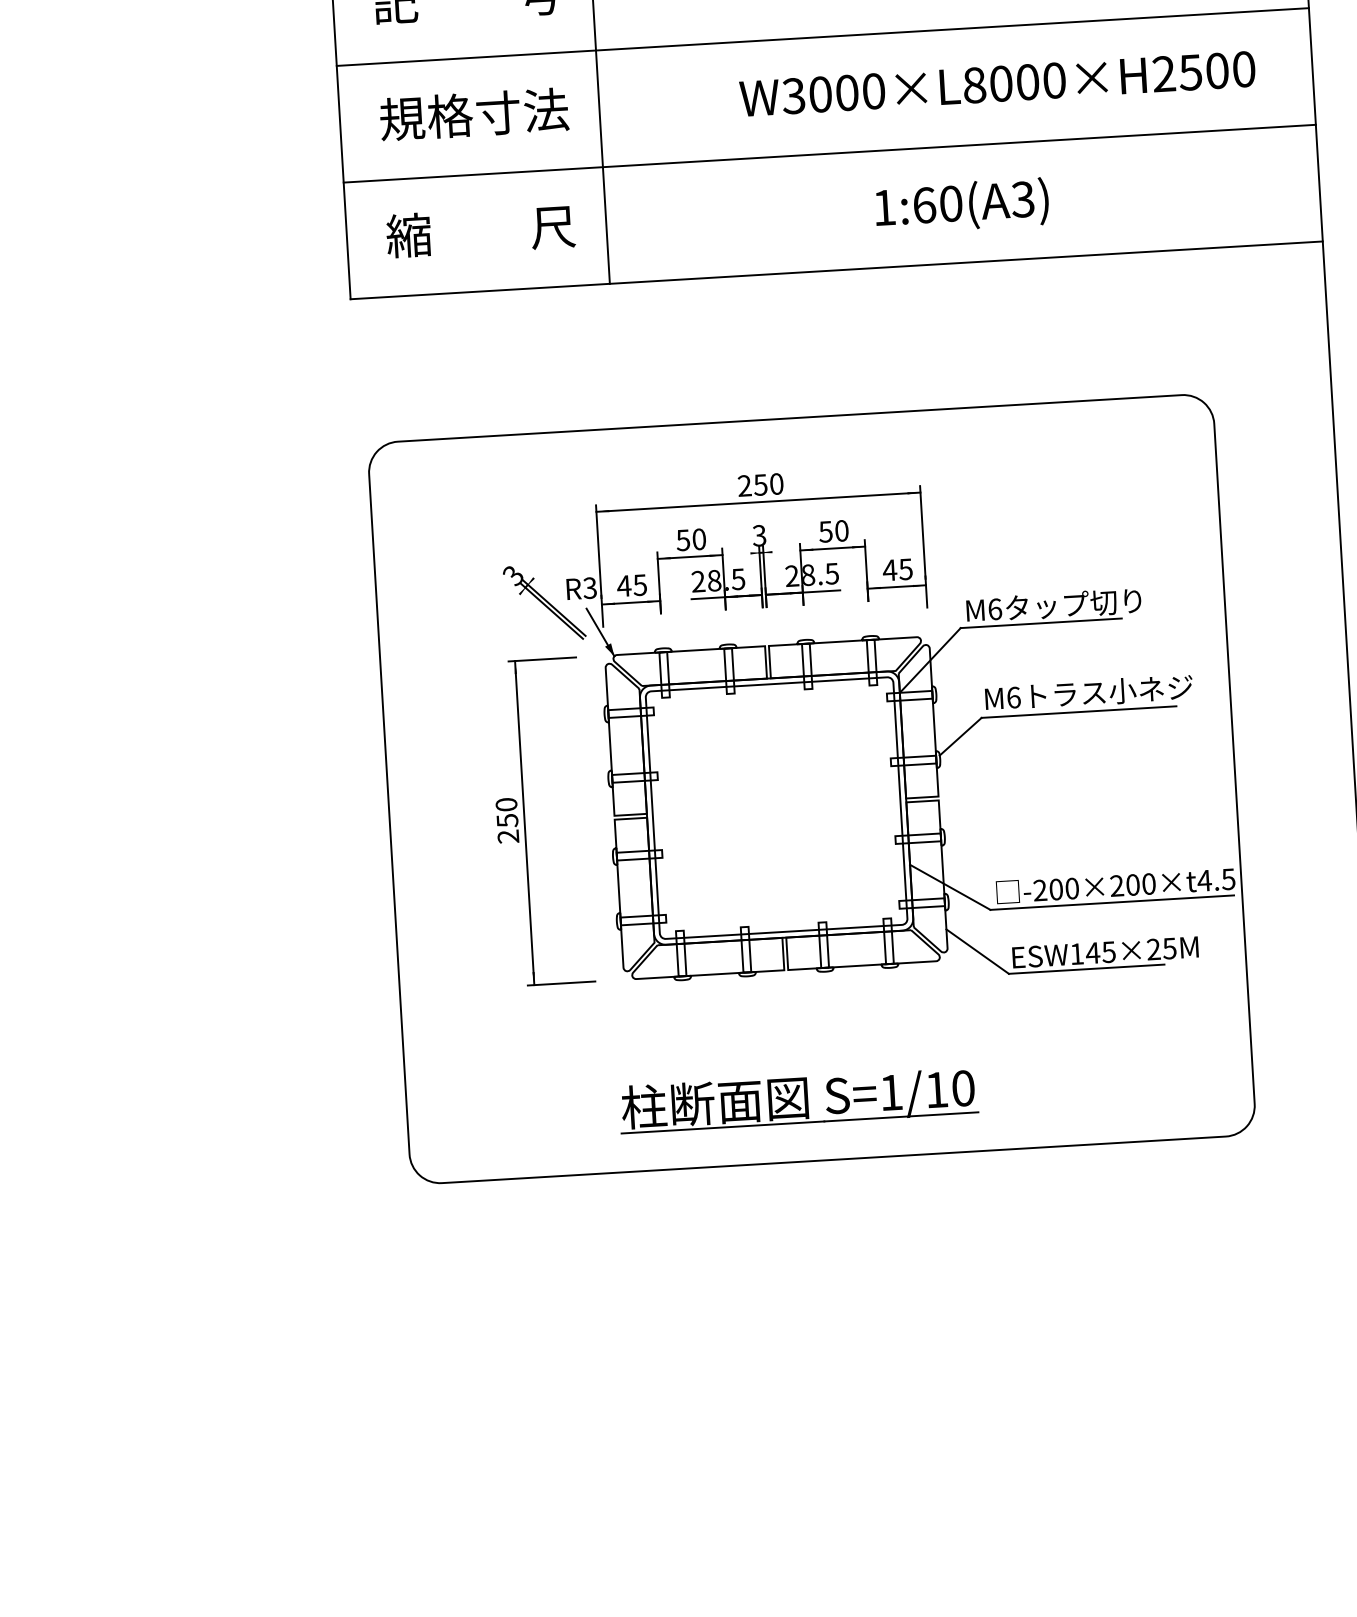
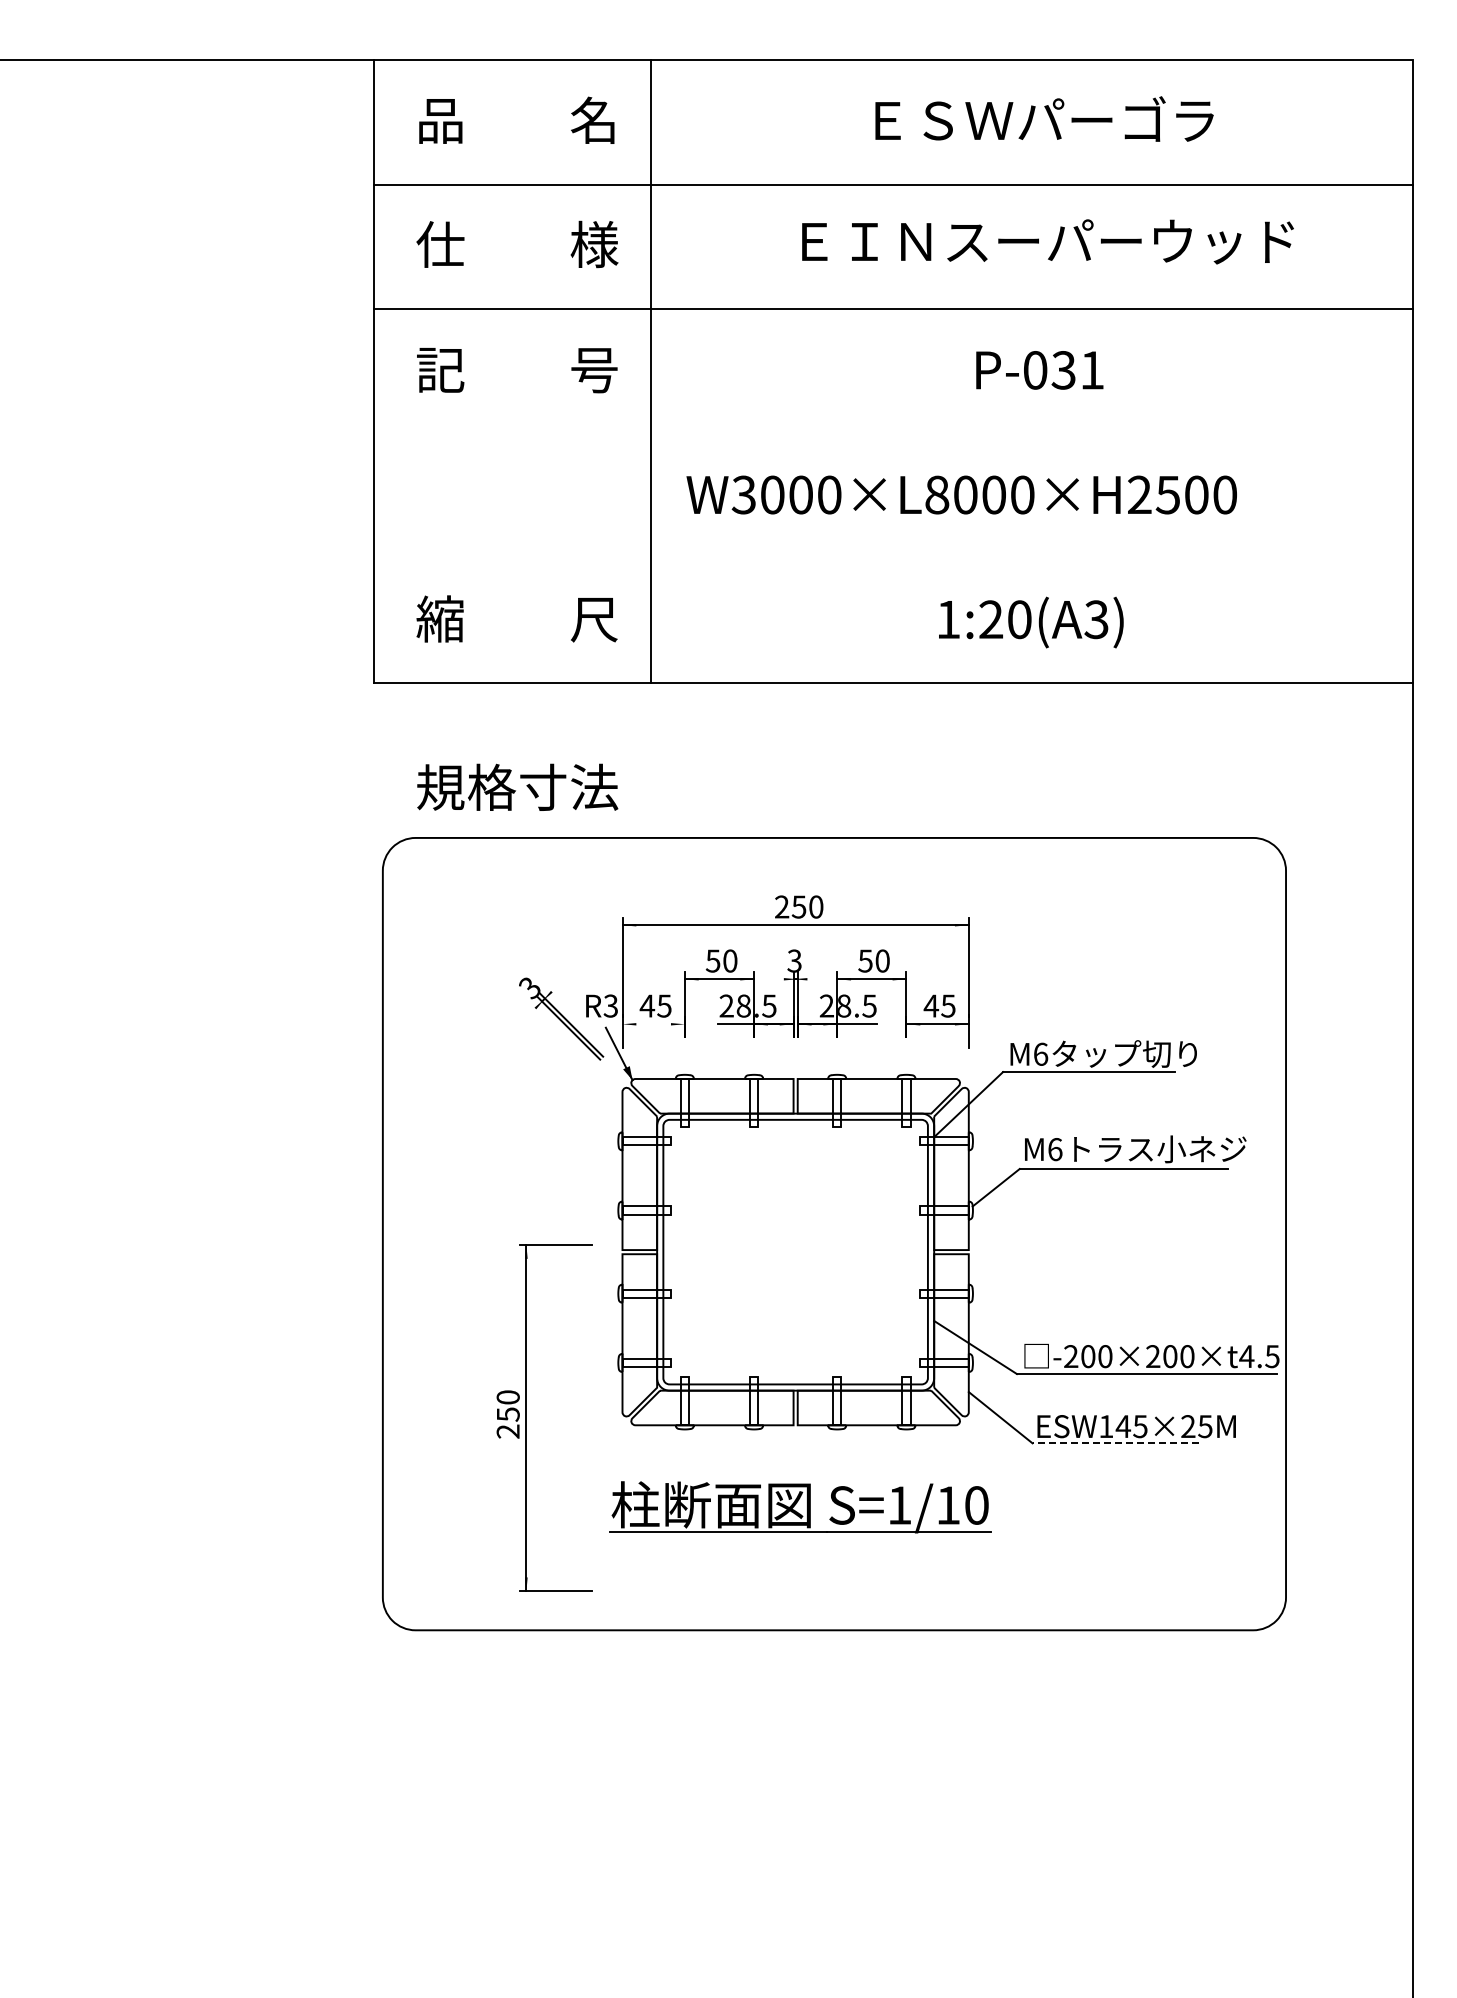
line: (822, 36) -> (893, 433), removed
text: (997, 83) -> (961, 494), moved
text: (474, 113) -> (517, 786), moved
line: (829, 153) -> (893, 558), removed
text: (924, 205) -> (991, 619), 1:60(A3) -> 1:20(A3)
line: (630, 603) -> (653, 1024), removed
part: (524, 822) -> (526, 1417), moved
line: (1086, 969) -> (1115, 1443), solid -> dashed
part: (798, 1100) -> (800, 1507), moved

